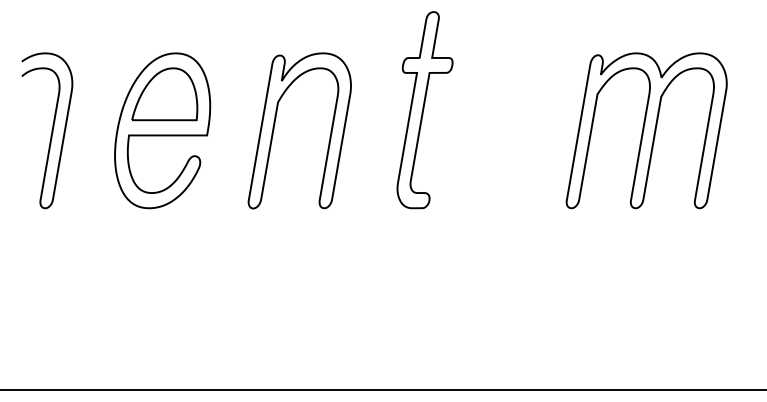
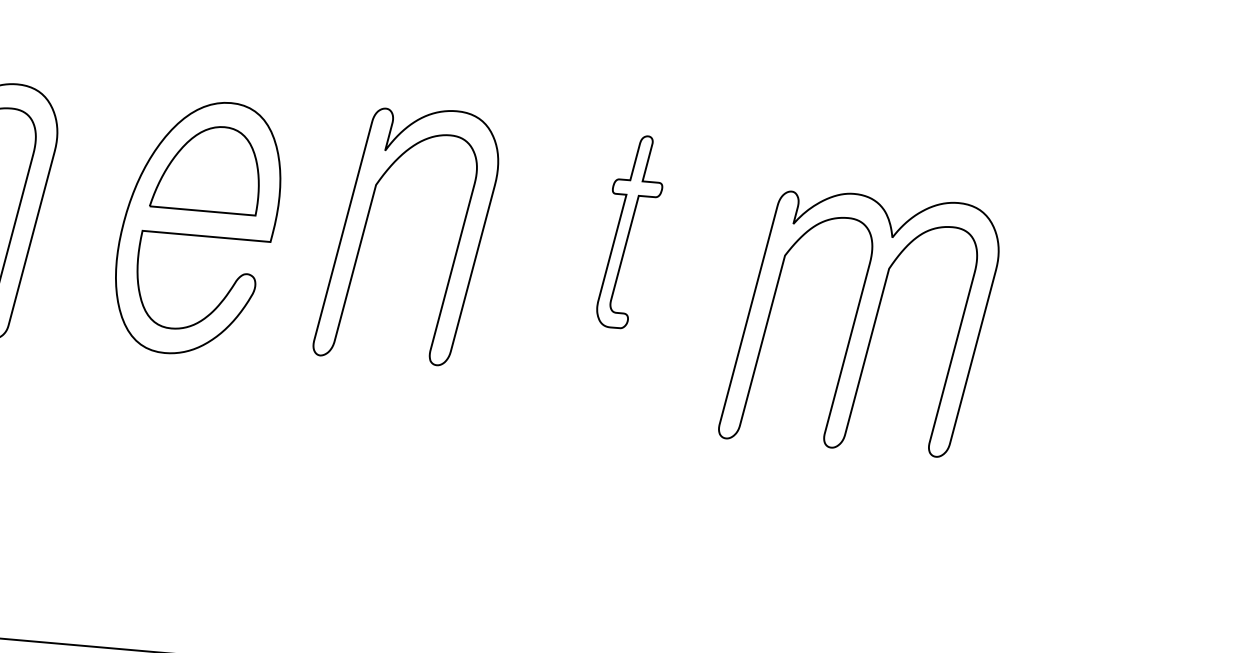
part: (424, 110) -> (630, 232), size x0.6
part: (275, 124) -> (368, 220), moved
part: (646, 130) -> (860, 321), moved

